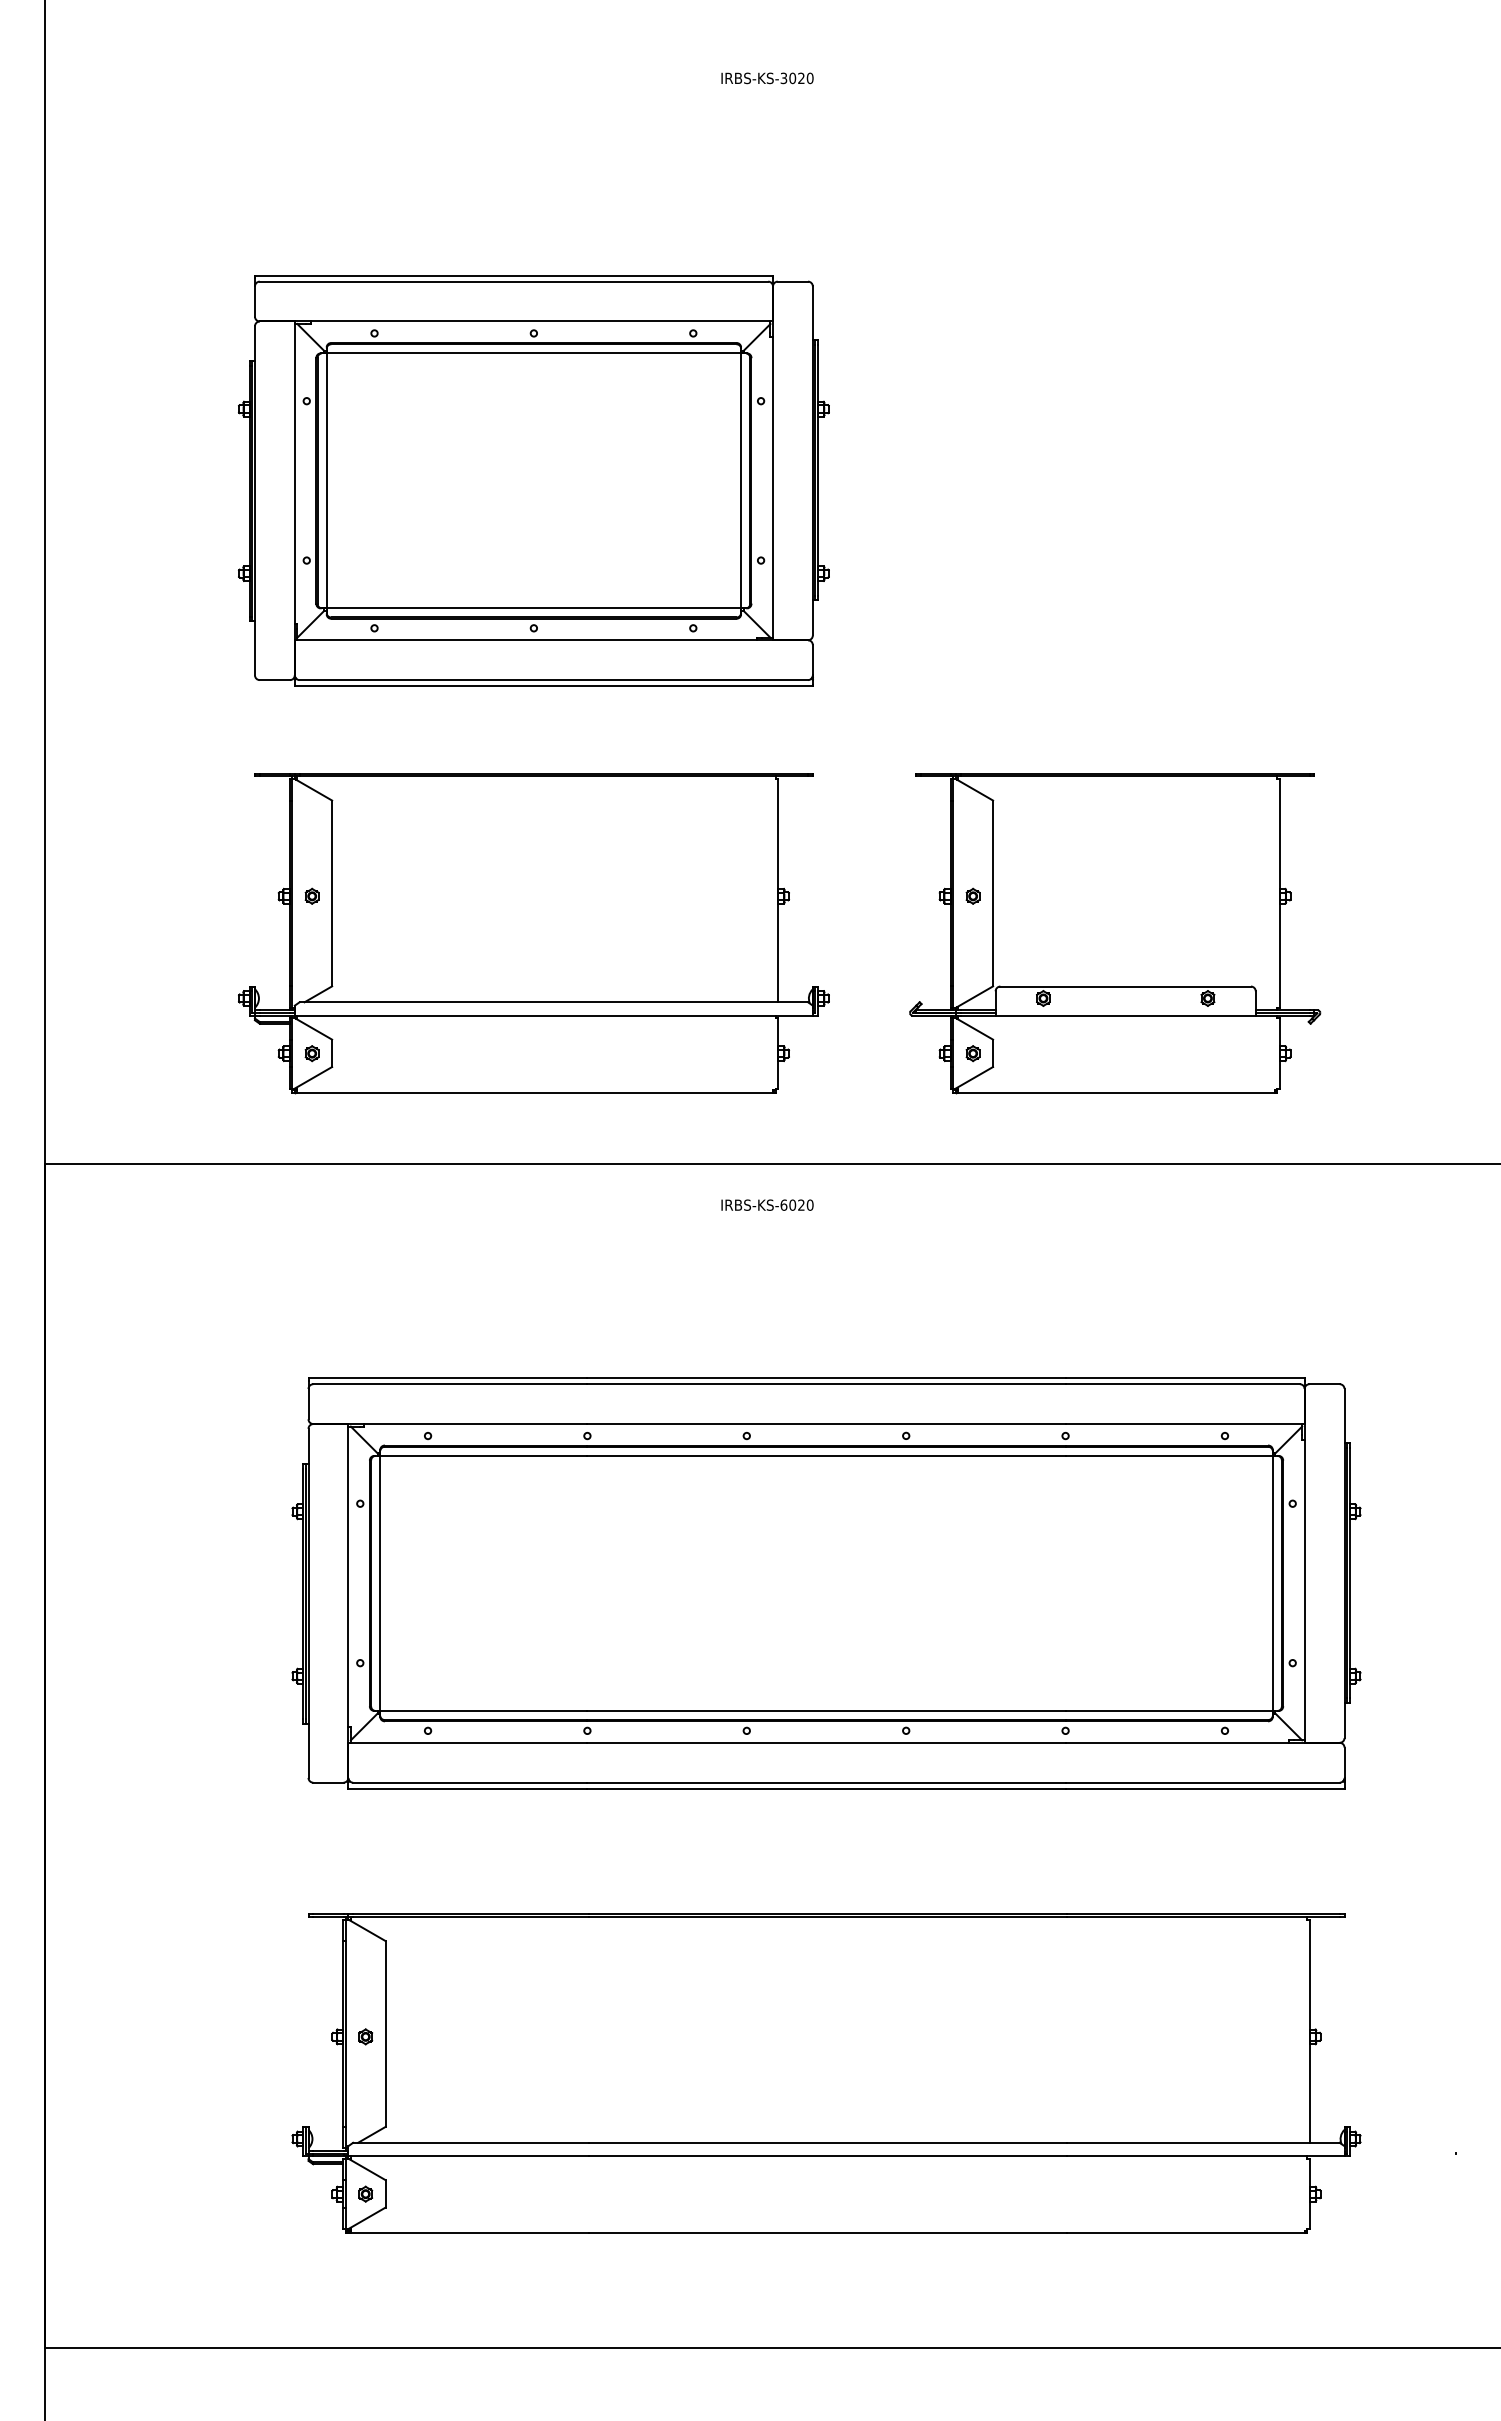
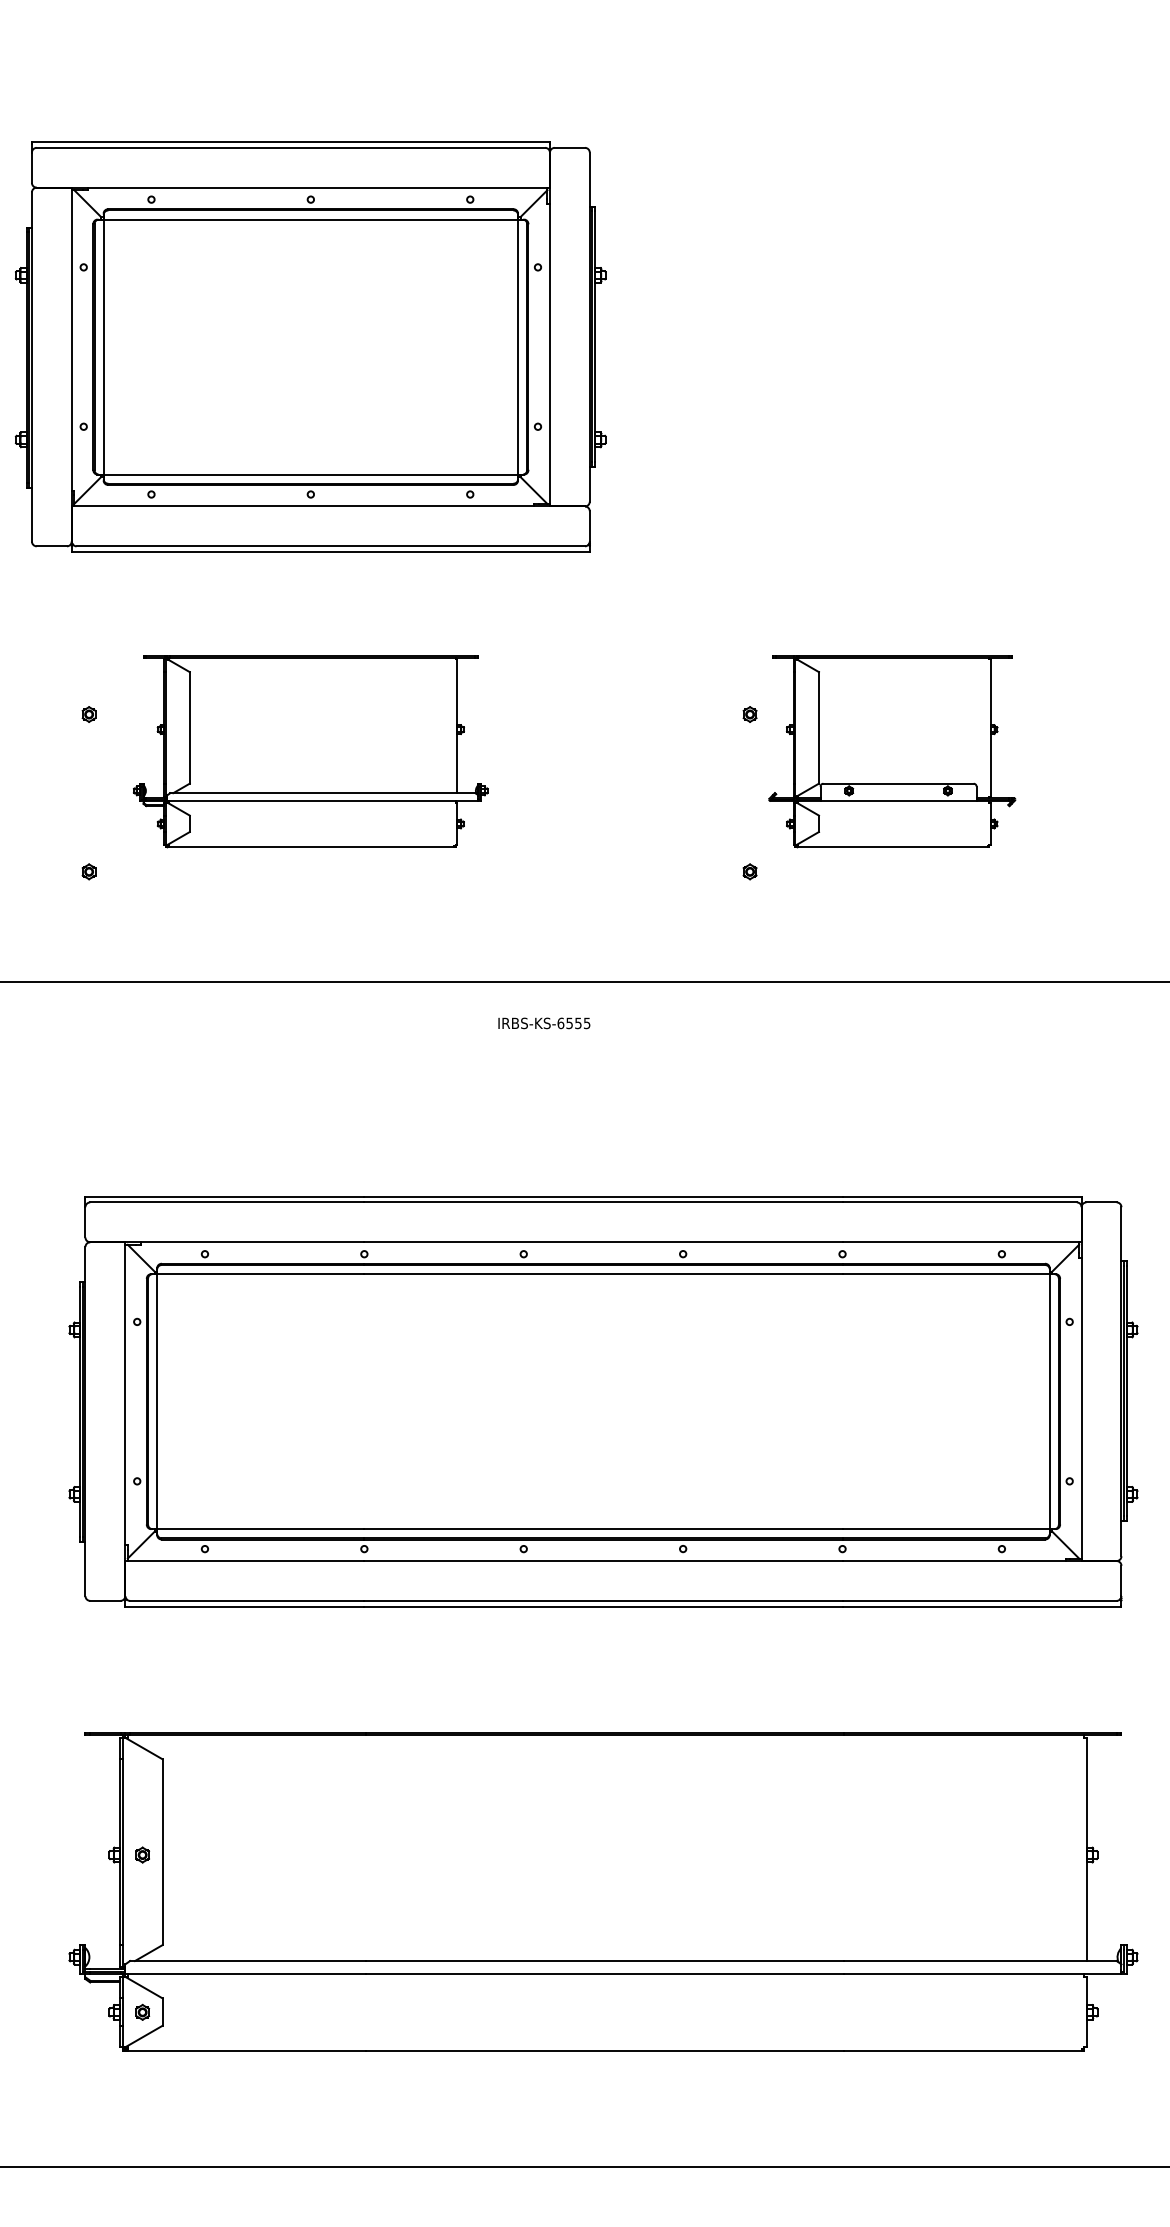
part: (533, 480) -> (310, 346), moved
part: (533, 933) -> (310, 751), size x0.6
part: (1115, 933) -> (892, 751), size x0.6
text: (801, 1204) -> (578, 1022), IRBS-KS-6020 -> IRBS-KS-6555

